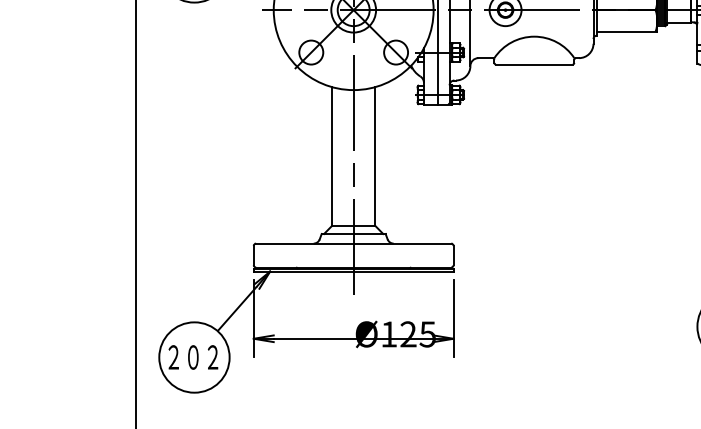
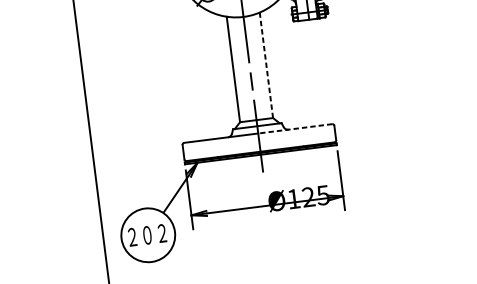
line: (375, 156) -> (266, 65), solid -> dashed
line: (402, 243) -> (295, 128), solid -> dashed

